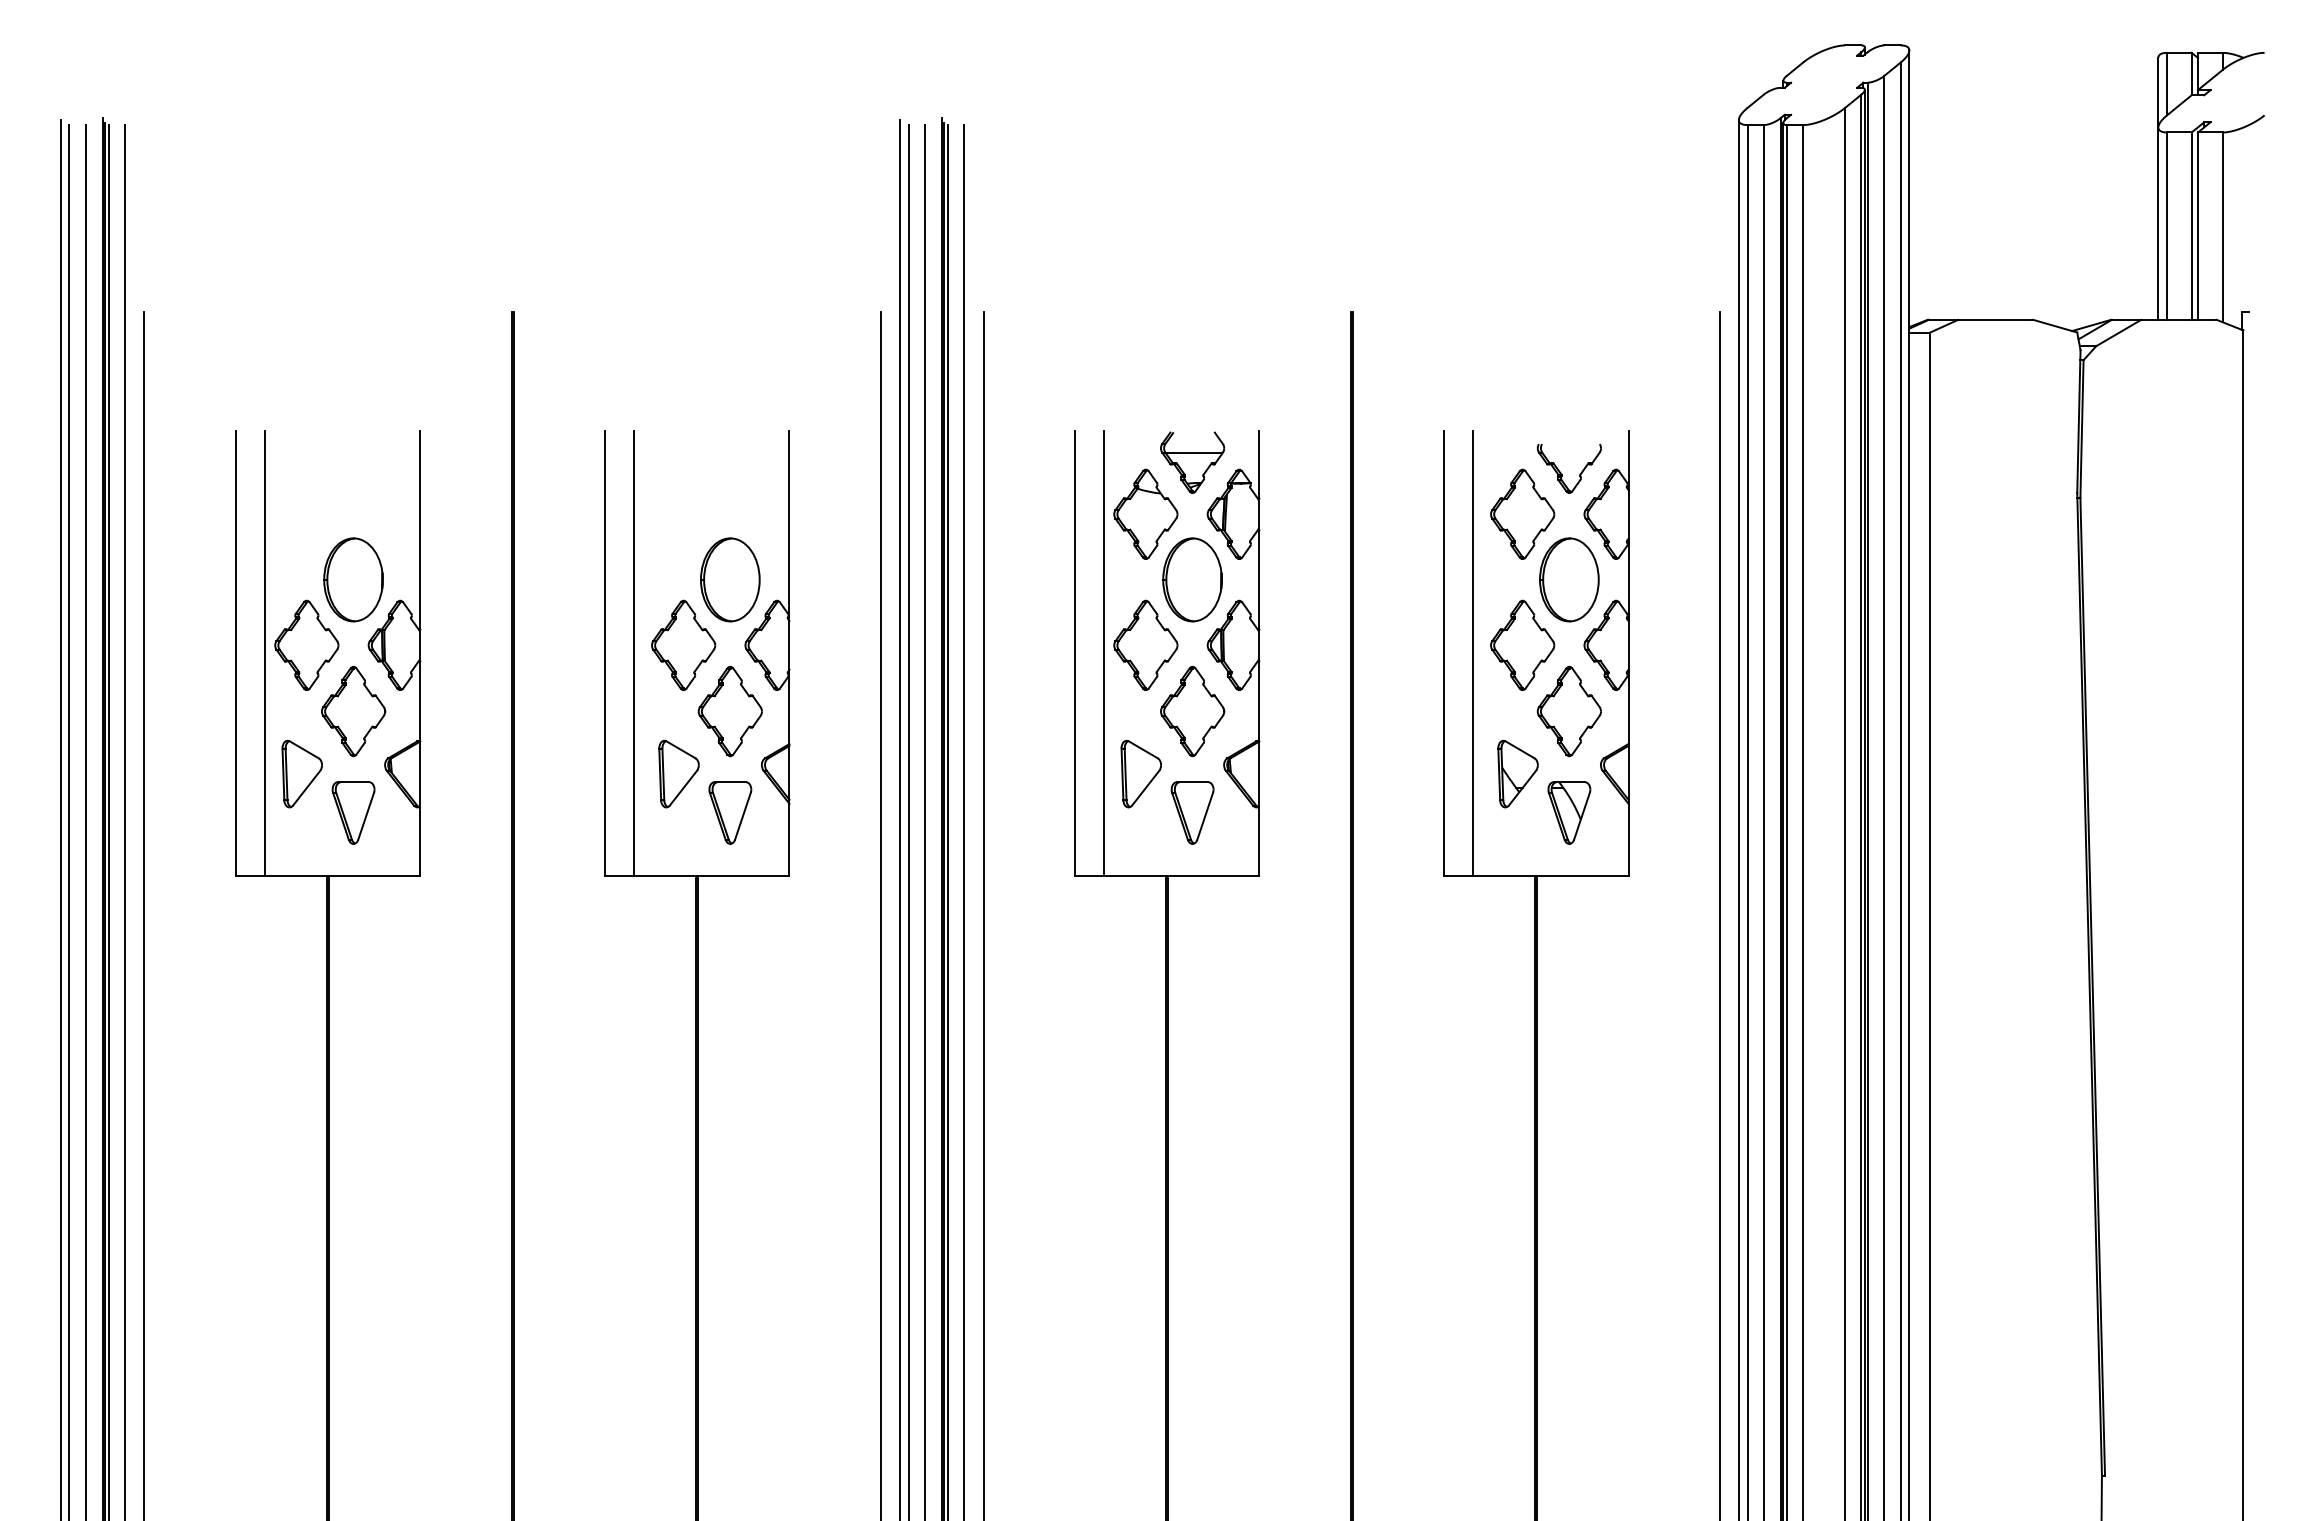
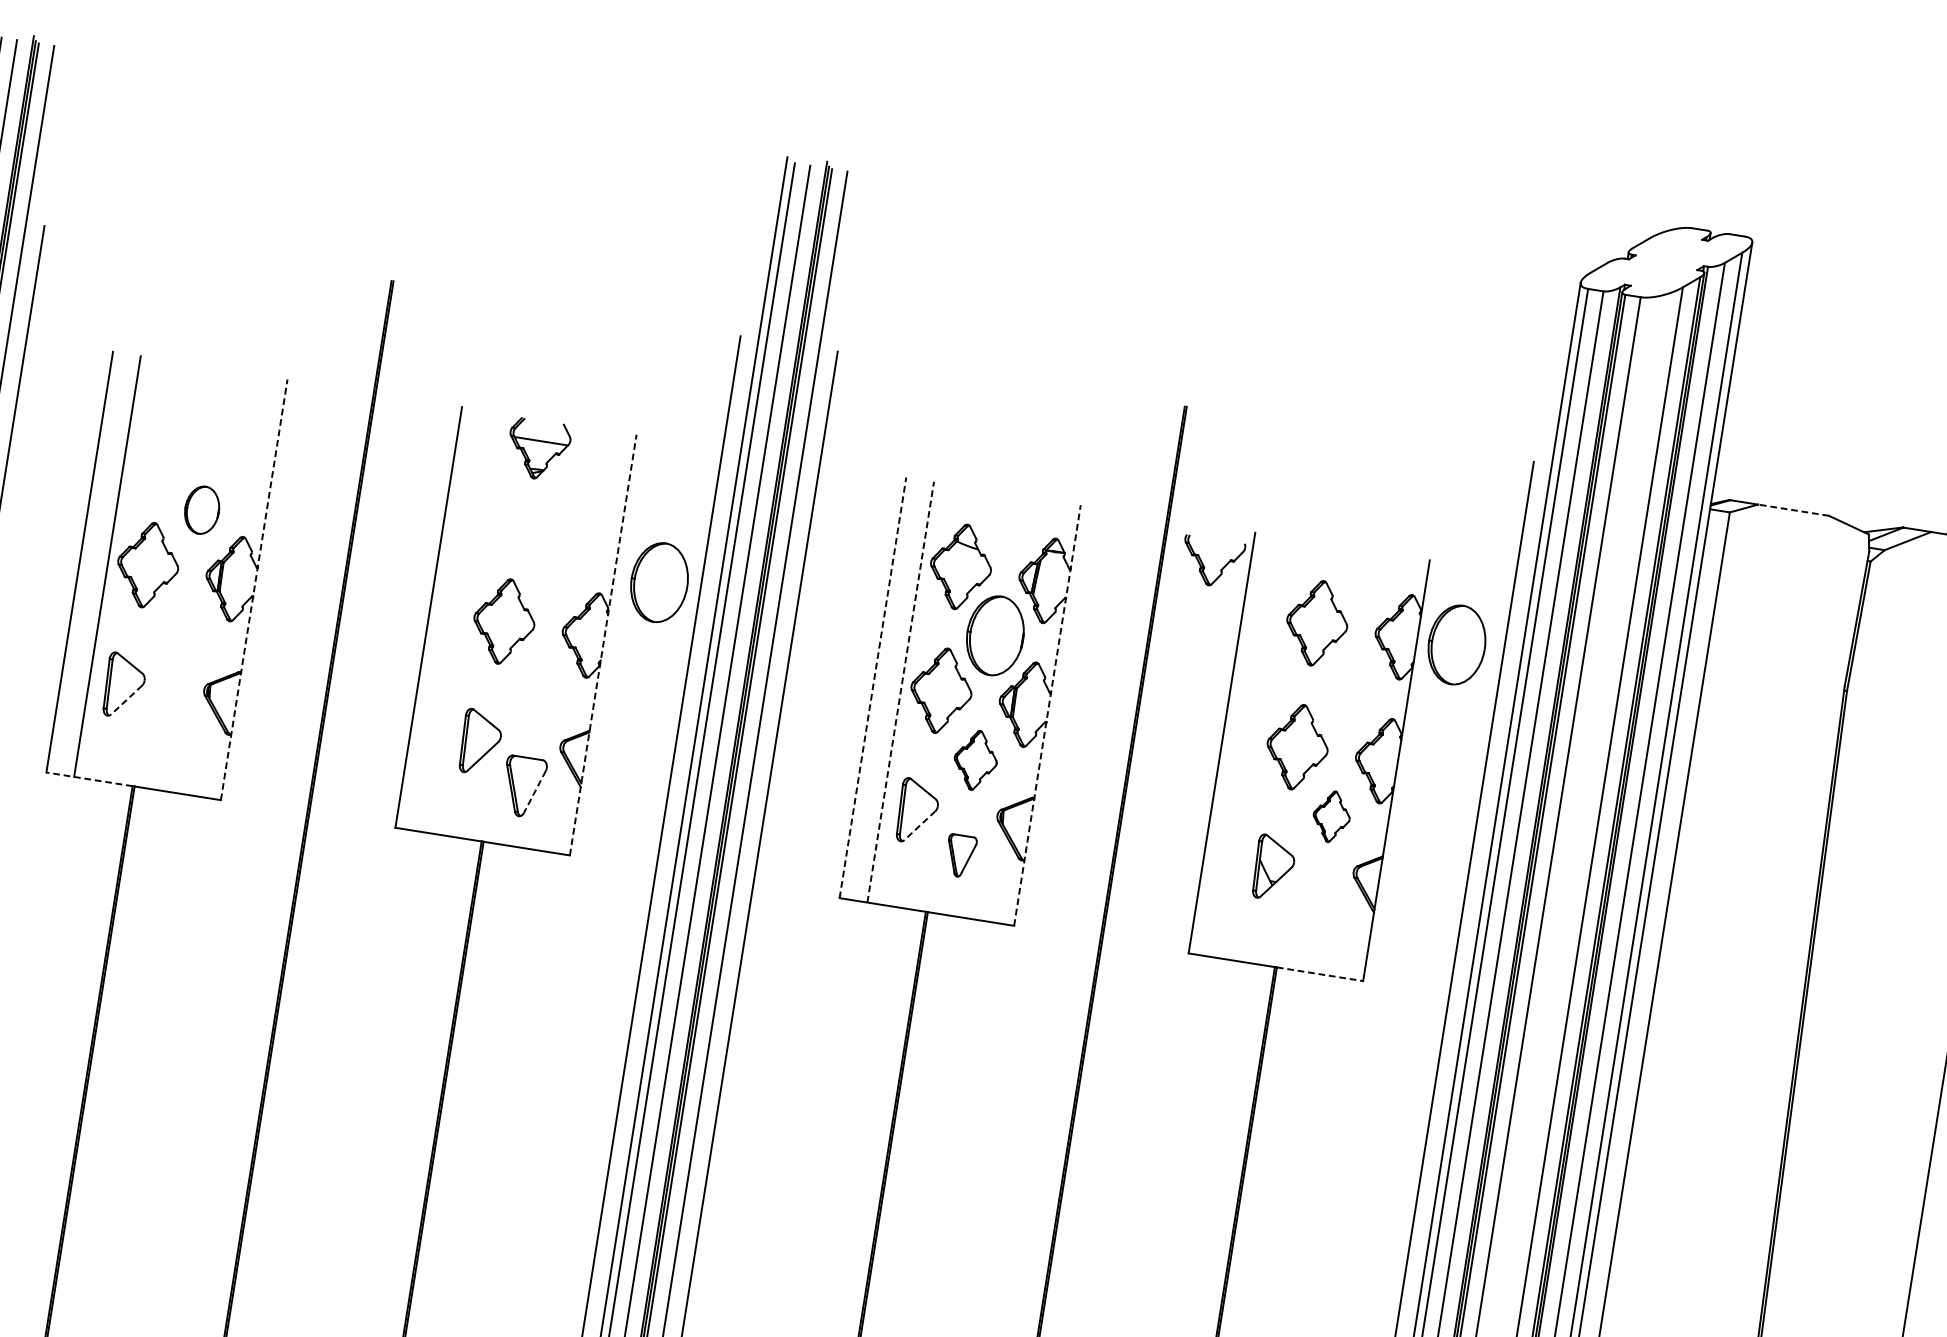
line: (1995, 319) -> (1793, 509), solid -> dashed
part: (1192, 462) -> (538, 449), moved
part: (1561, 472) -> (1204, 564), moved
part: (353, 579) -> (202, 509), size x0.6
part: (730, 579) -> (659, 582), moved
part: (1569, 579) -> (1457, 644), moved
line: (420, 653) -> (254, 589), solid -> dashed
line: (634, 653) -> (456, 621), removed
line: (789, 653) -> (603, 645), solid -> dashed
line: (1074, 653) -> (872, 687), solid -> dashed
line: (1104, 653) -> (901, 692), solid -> dashed
line: (1259, 653) -> (1047, 715), solid -> dashed
line: (1473, 653) -> (1249, 747), removed
part: (353, 711) -> (182, 634), removed
part: (729, 711) -> (537, 690), removed
part: (1192, 711) -> (975, 760), size x0.7
part: (1568, 711) -> (1331, 816), size x0.6
line: (306, 788) -> (126, 700), solid -> dashed
line: (1145, 788) -> (919, 825), solid -> dashed
part: (353, 812) -> (167, 730), removed
part: (1192, 812) -> (960, 855), size x0.7
part: (1569, 812) -> (1316, 912), removed
line: (742, 816) -> (534, 792), solid -> dashed
line: (281, 876) -> (89, 779), solid -> dashed
line: (1582, 876) -> (1319, 974), solid -> dashed

